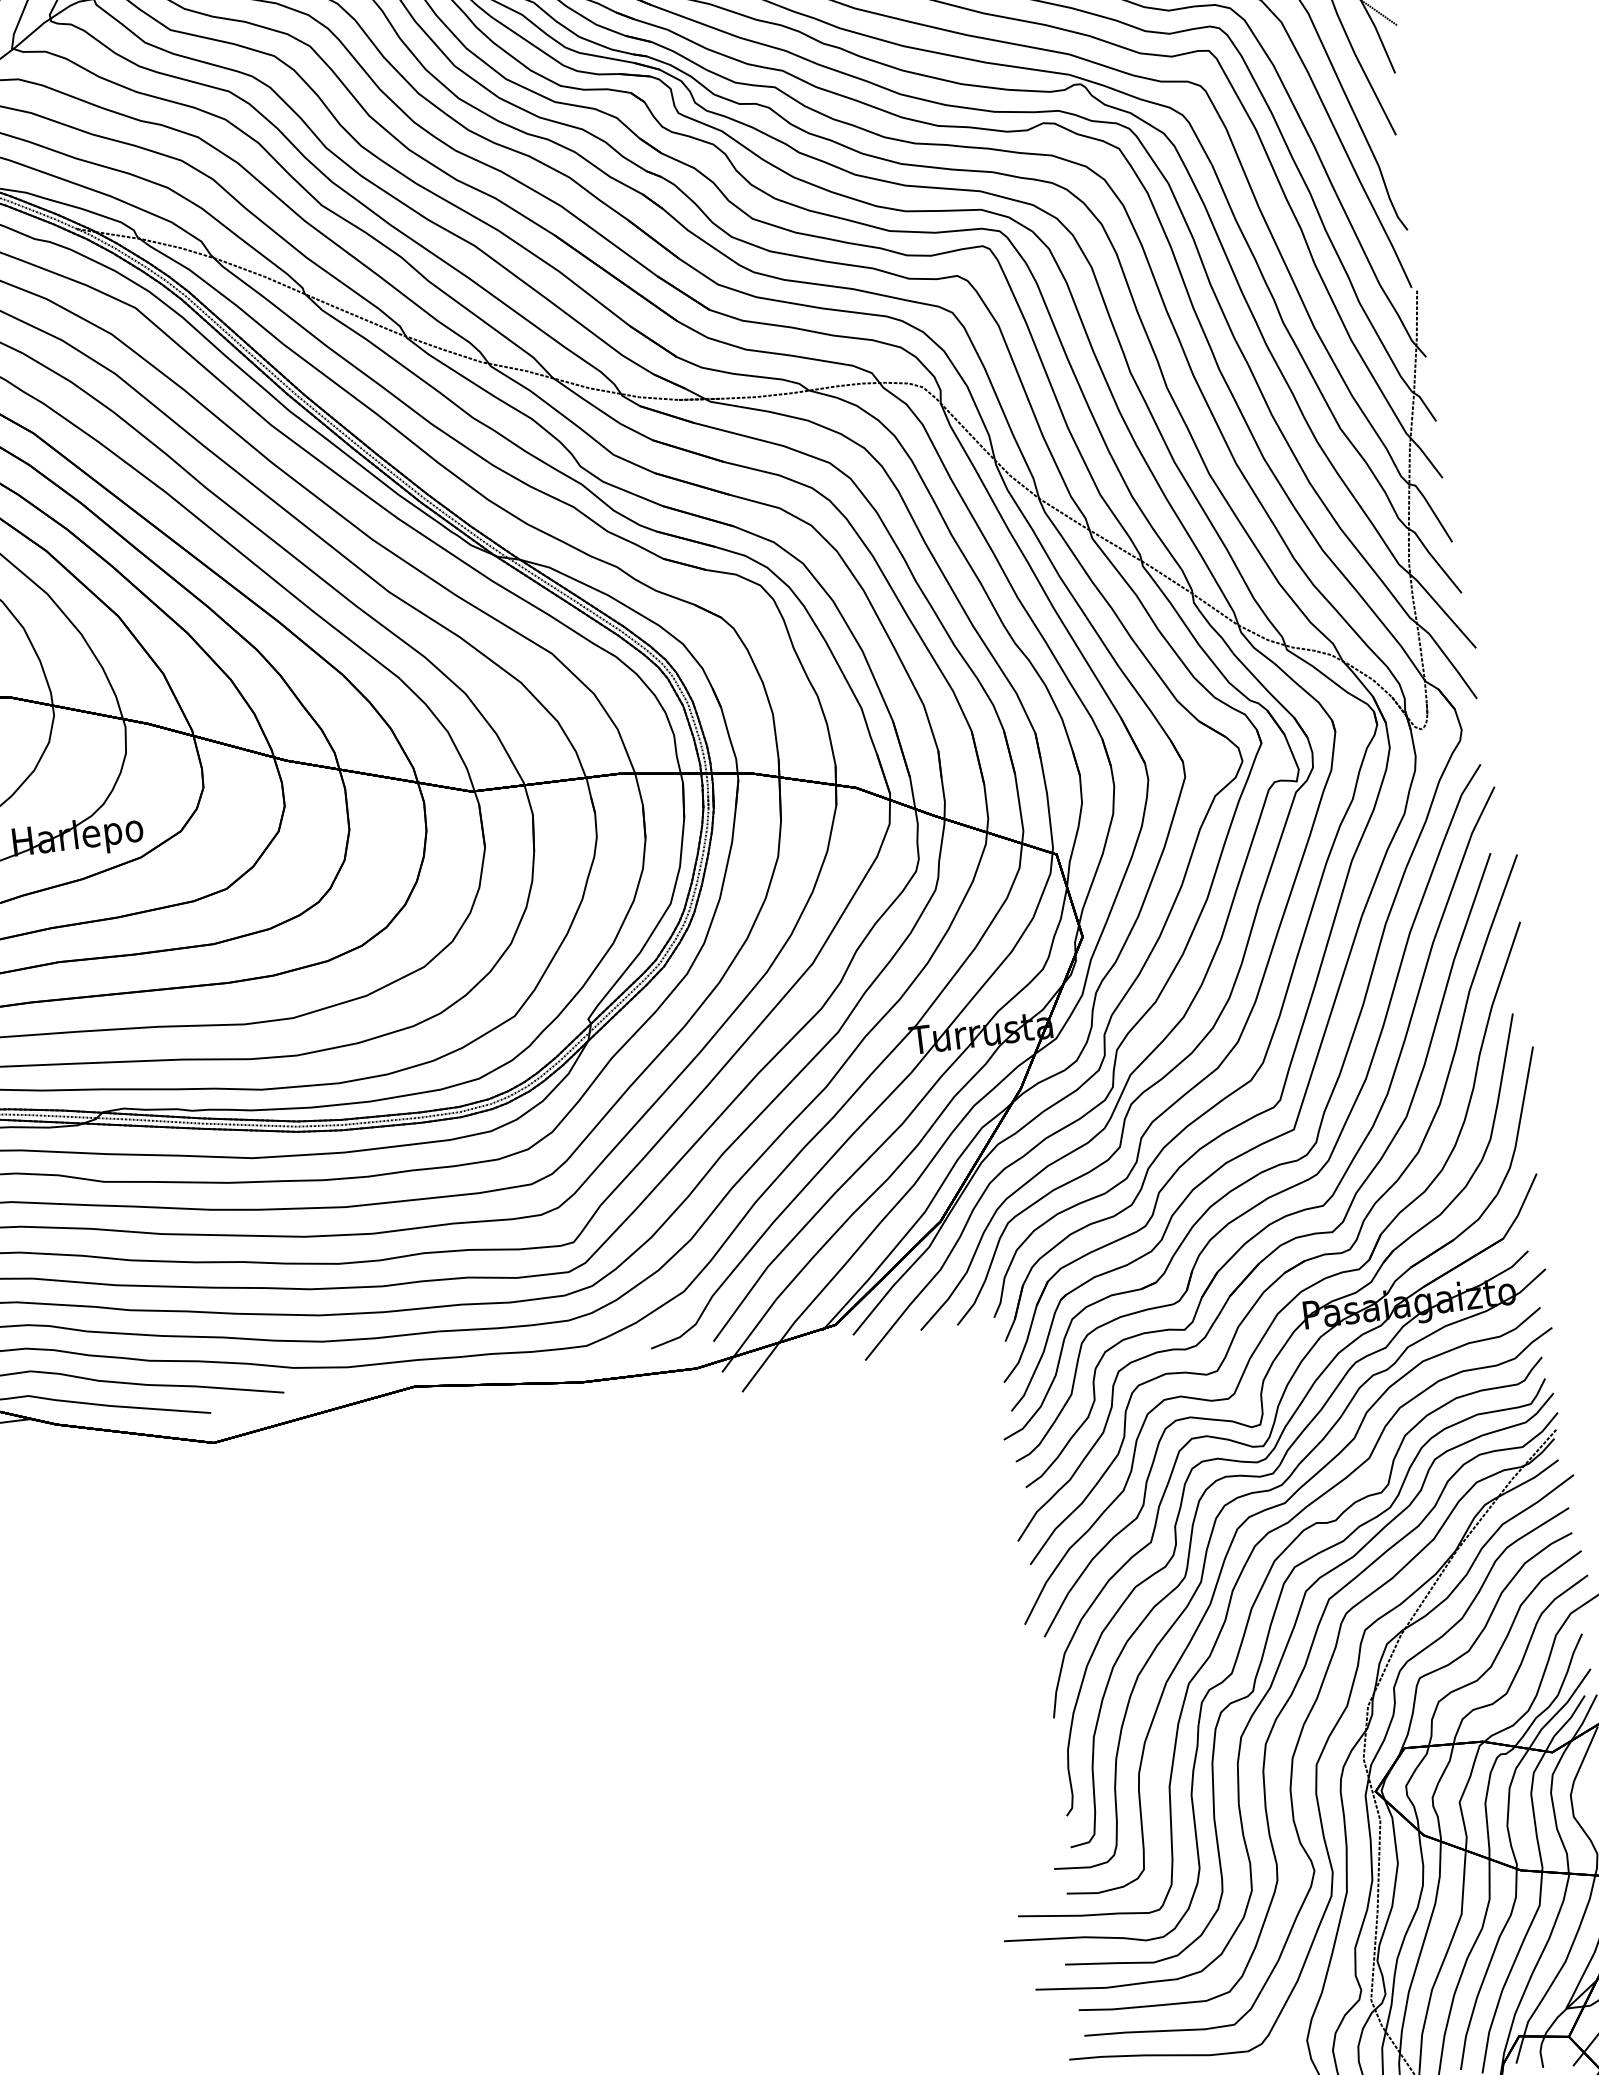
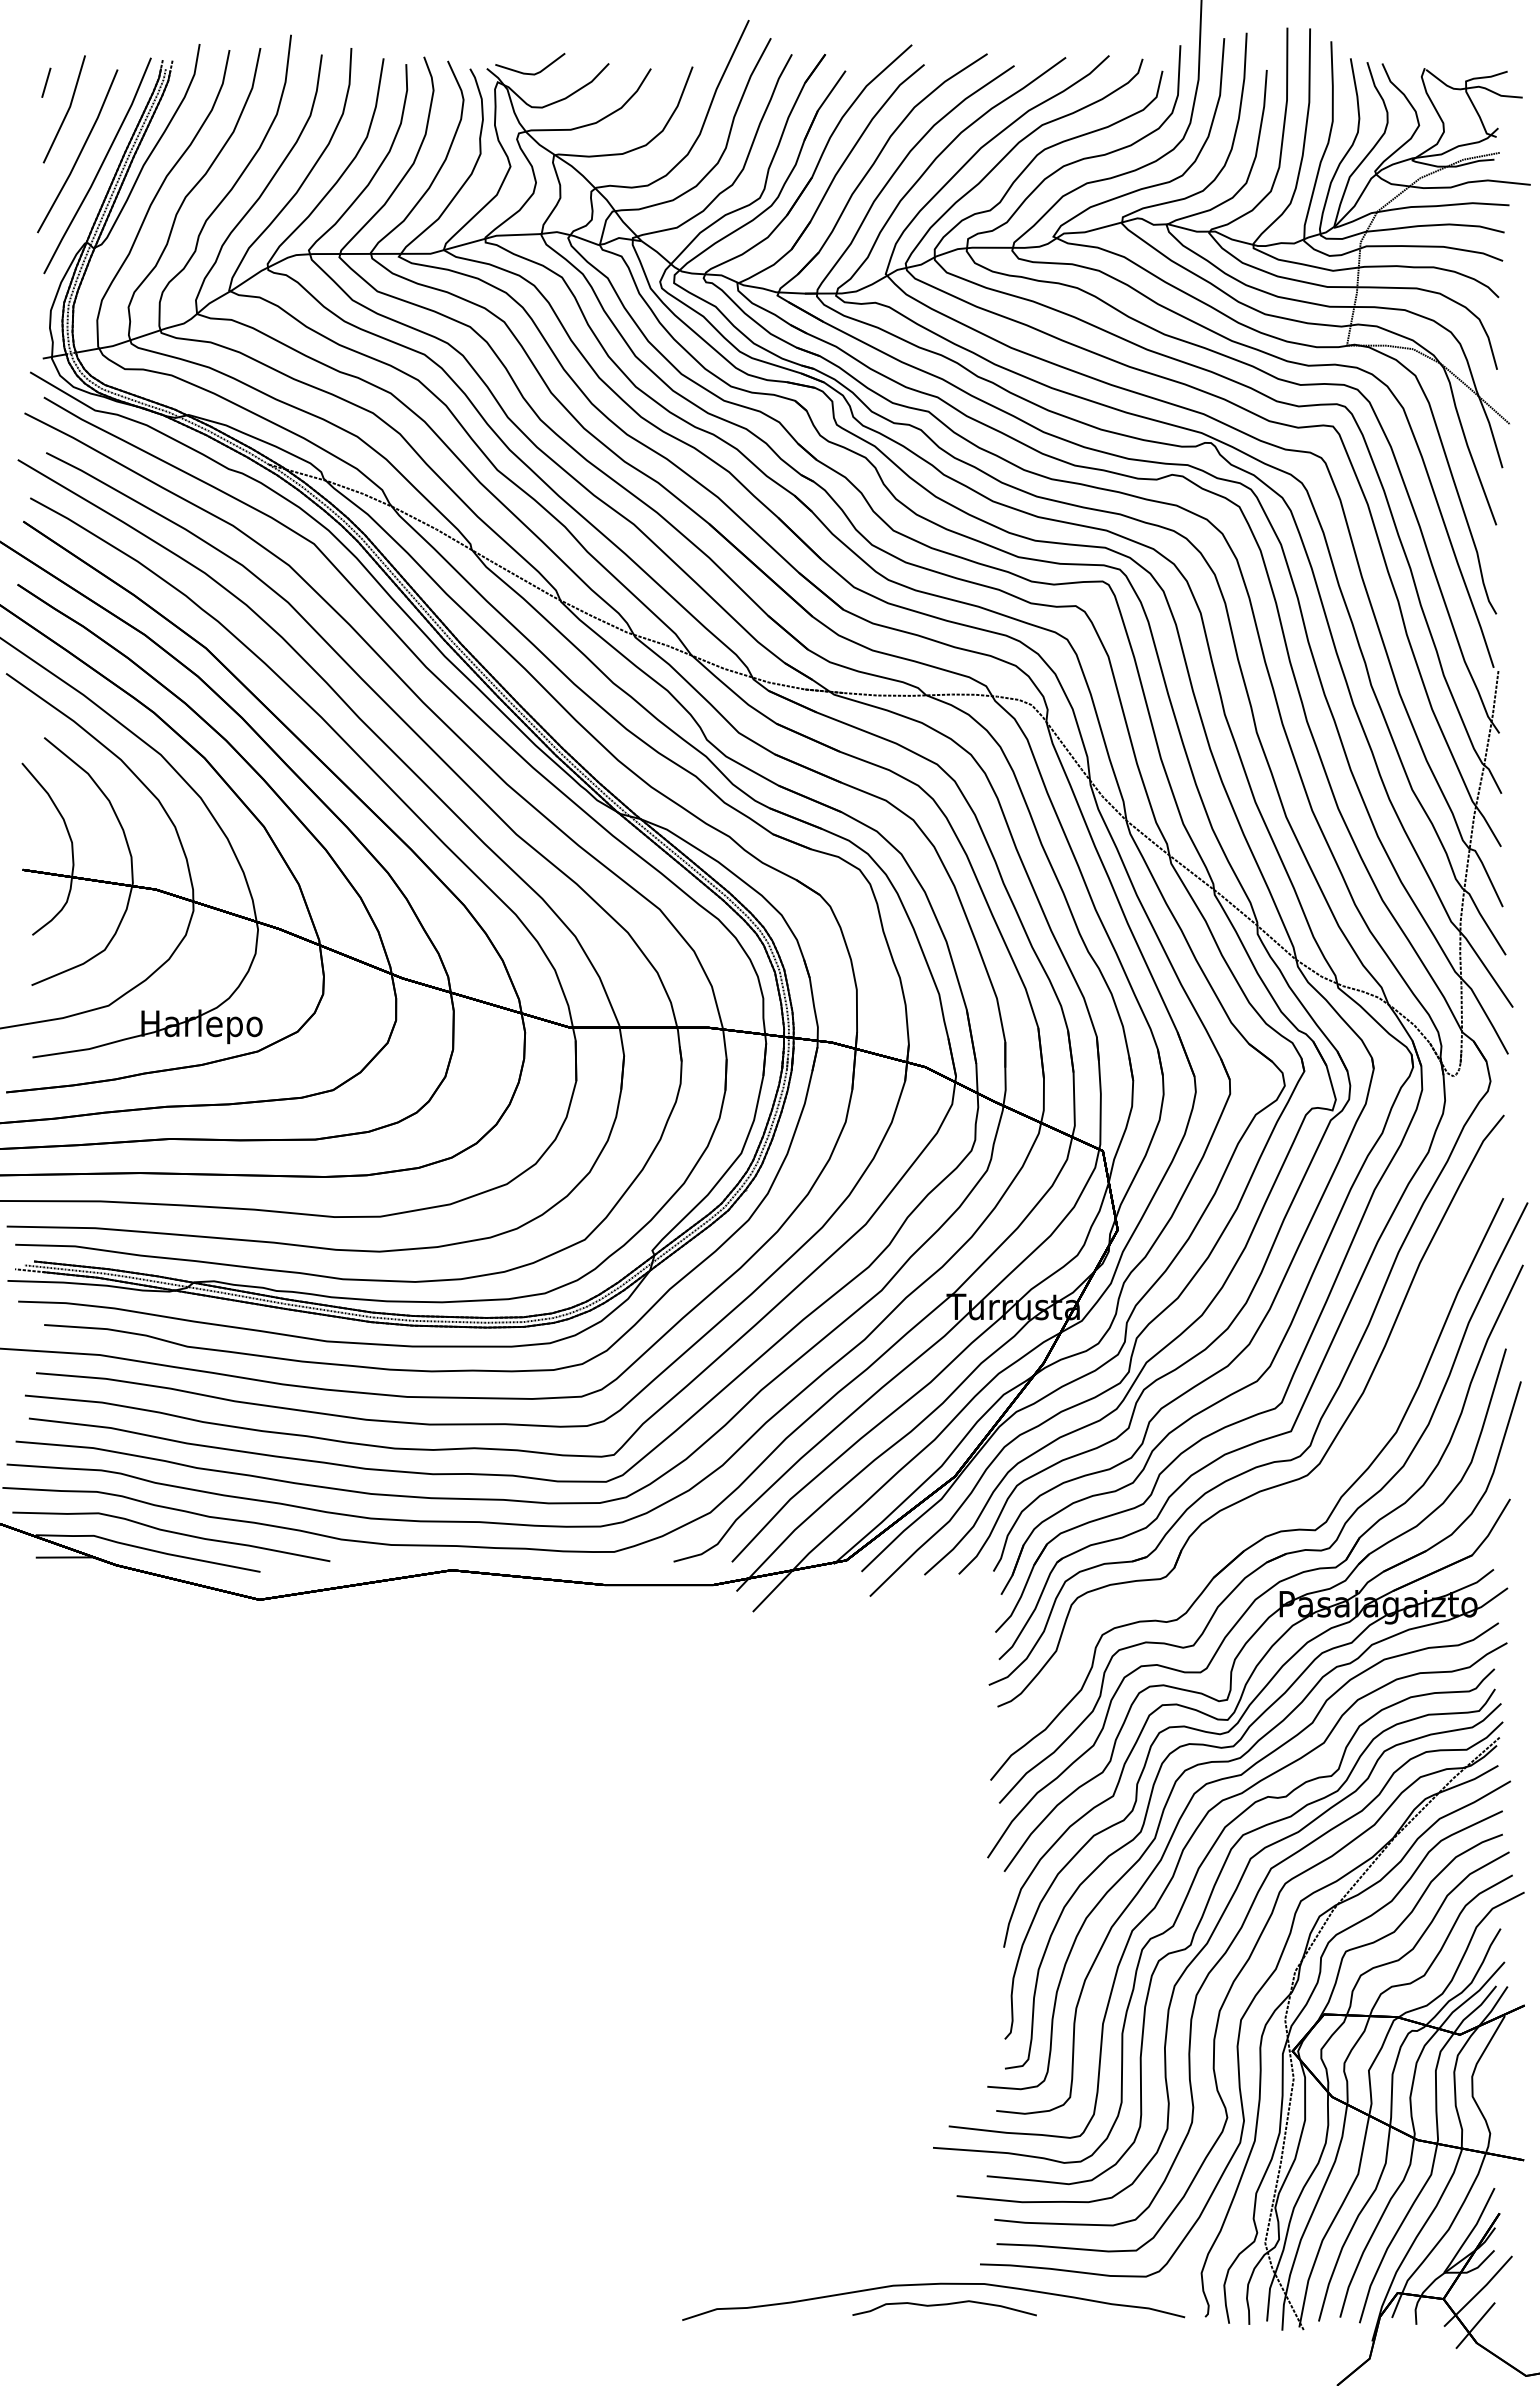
part: (1288, 1213) -> (1276, 1508), removed

